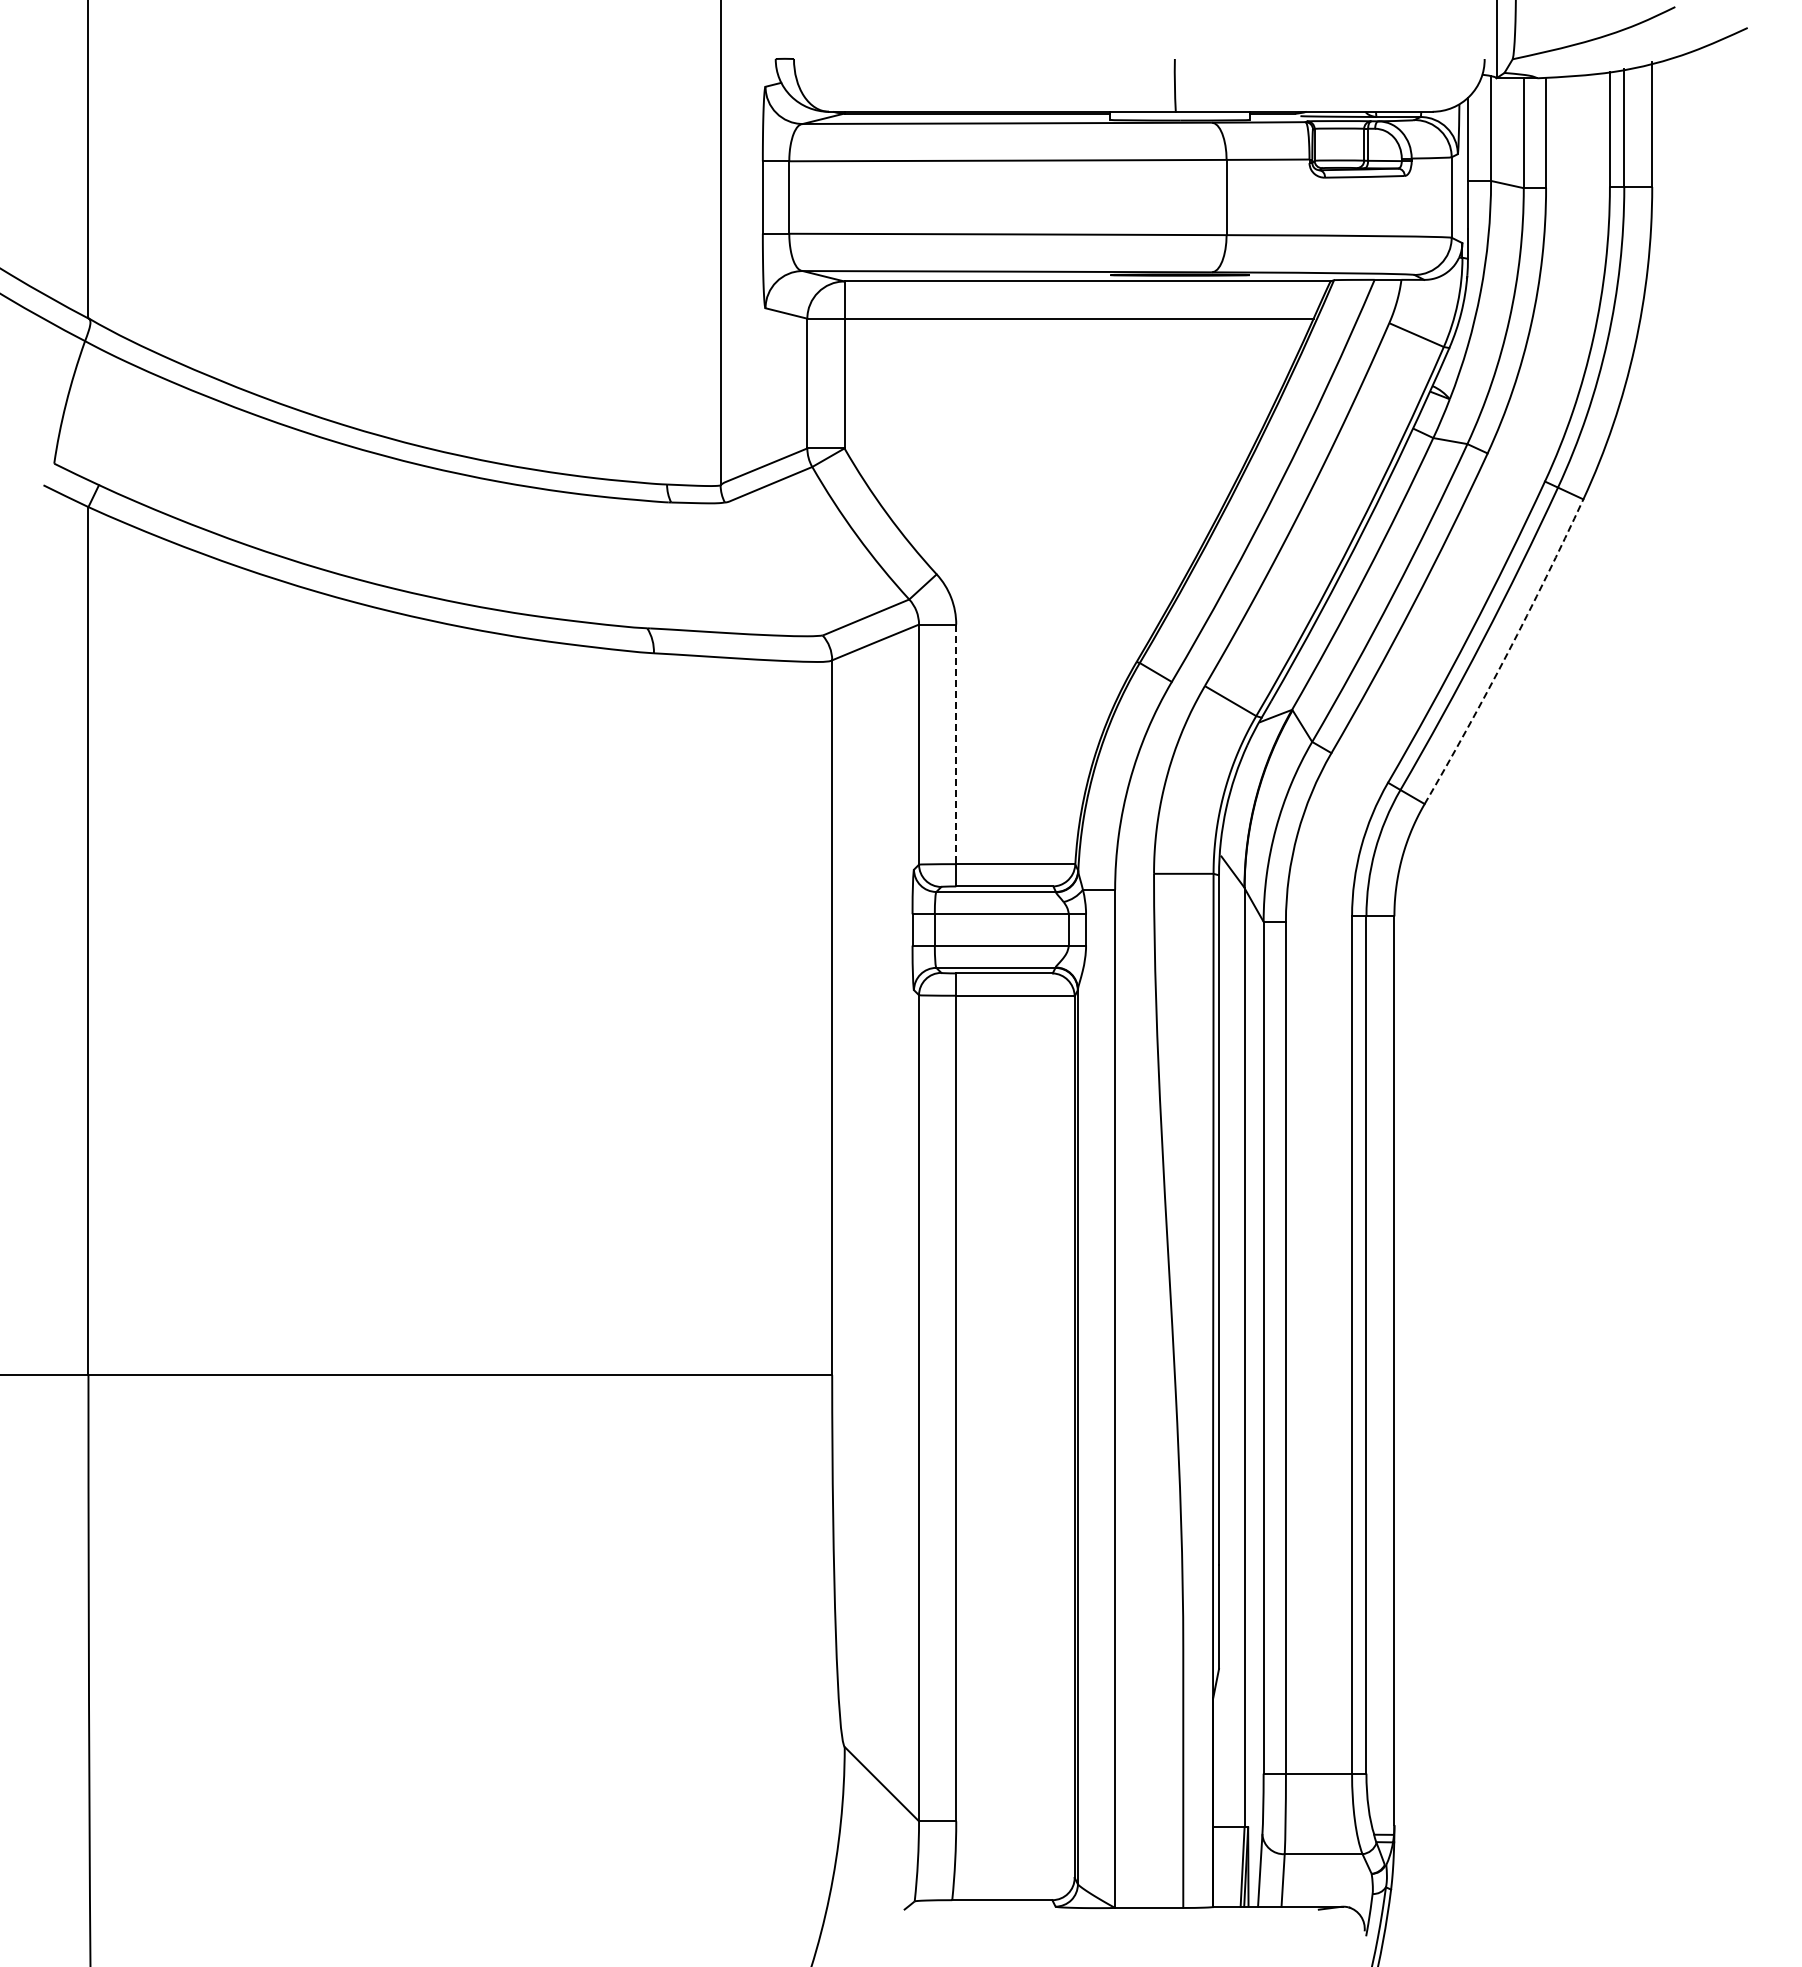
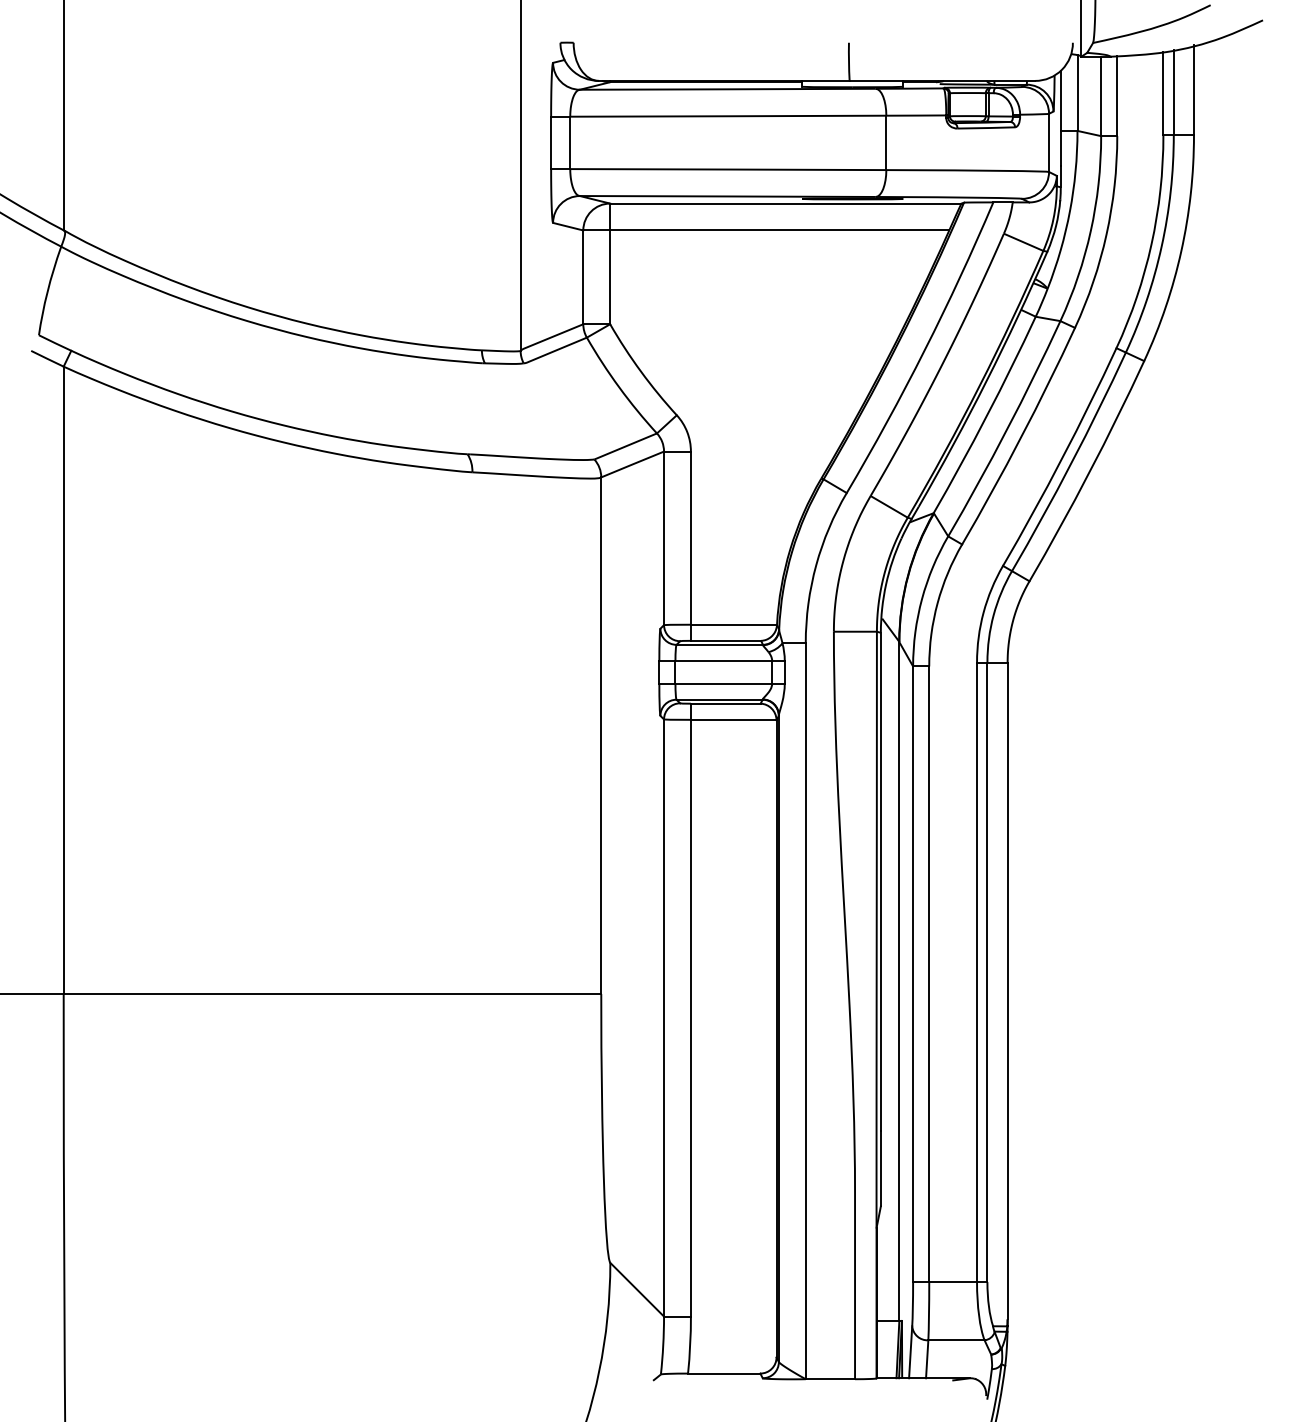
arc: (1507, 653) -> (1089, 472), dashed -> solid
line: (956, 744) -> (691, 538), dashed -> solid

